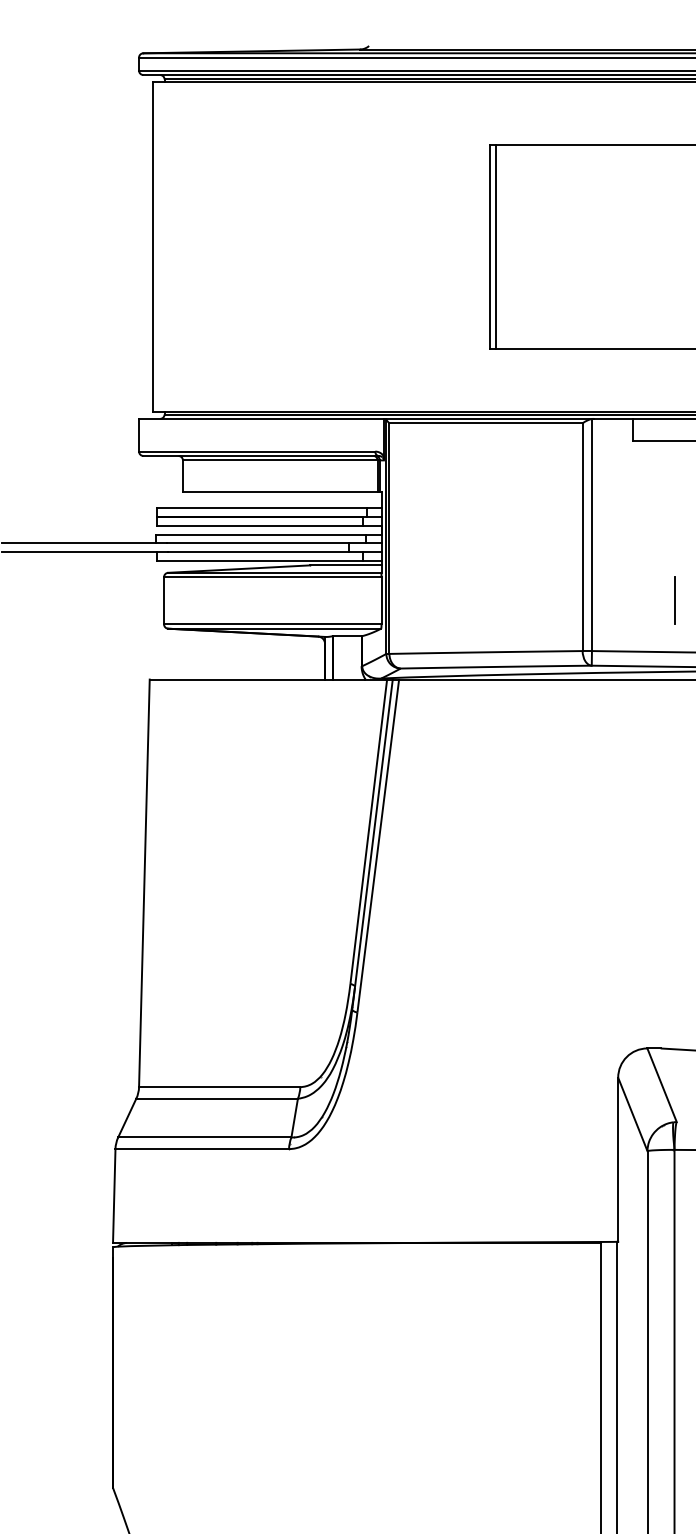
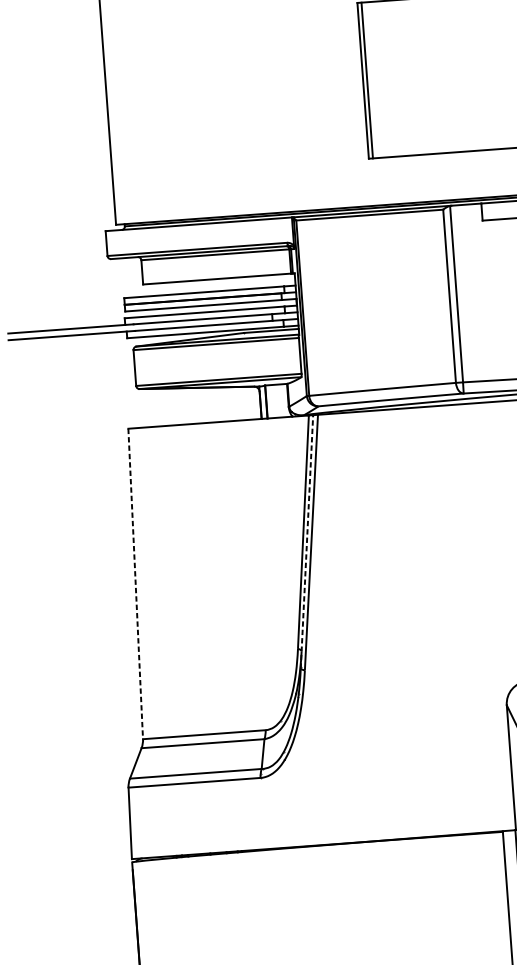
line: (372, 844) -> (306, 541), solid -> dashed
line: (144, 883) -> (135, 584), solid -> dashed

